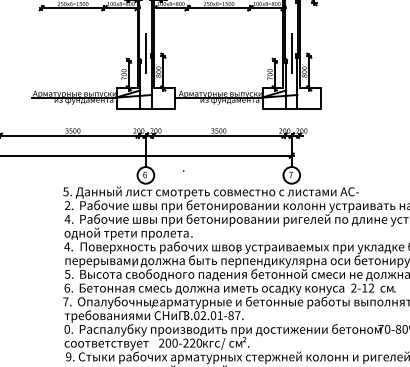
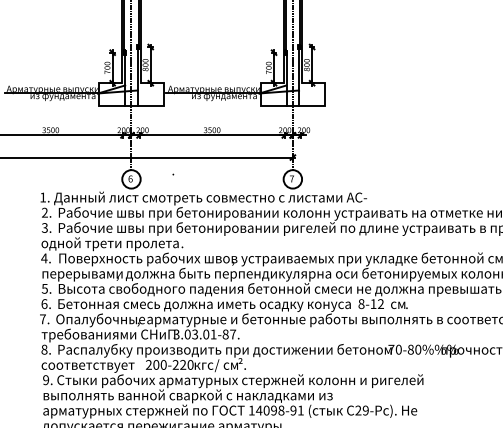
text: (66, 191) -> (43, 197), 5. -> 1.
text: (67, 218) -> (44, 227), 4. -> 3.
text: (353, 288) -> (361, 304), 2-12 -> 8-12
text: (203, 315) -> (195, 334), 3.02.01-87. -> 3.03.01-87.
text: (67, 329) -> (44, 349), 0. -> 8.

